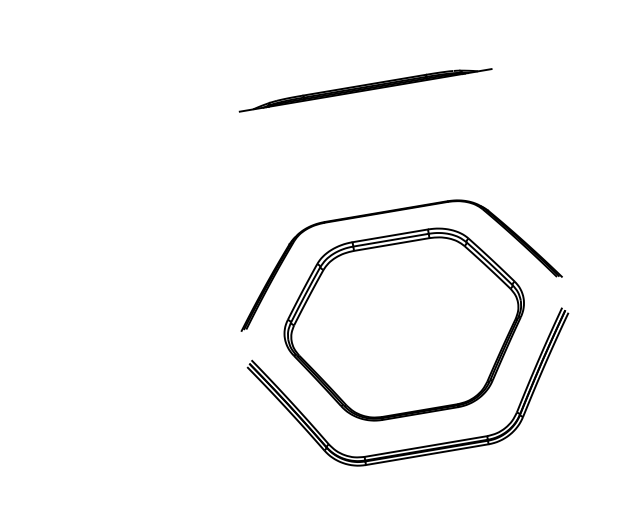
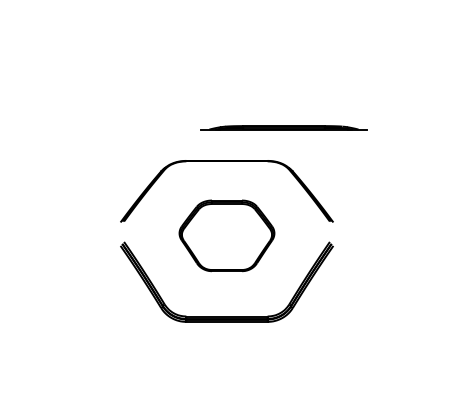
part: (364, 87) -> (283, 127), moved
part: (404, 324) -> (226, 235), size x0.6

